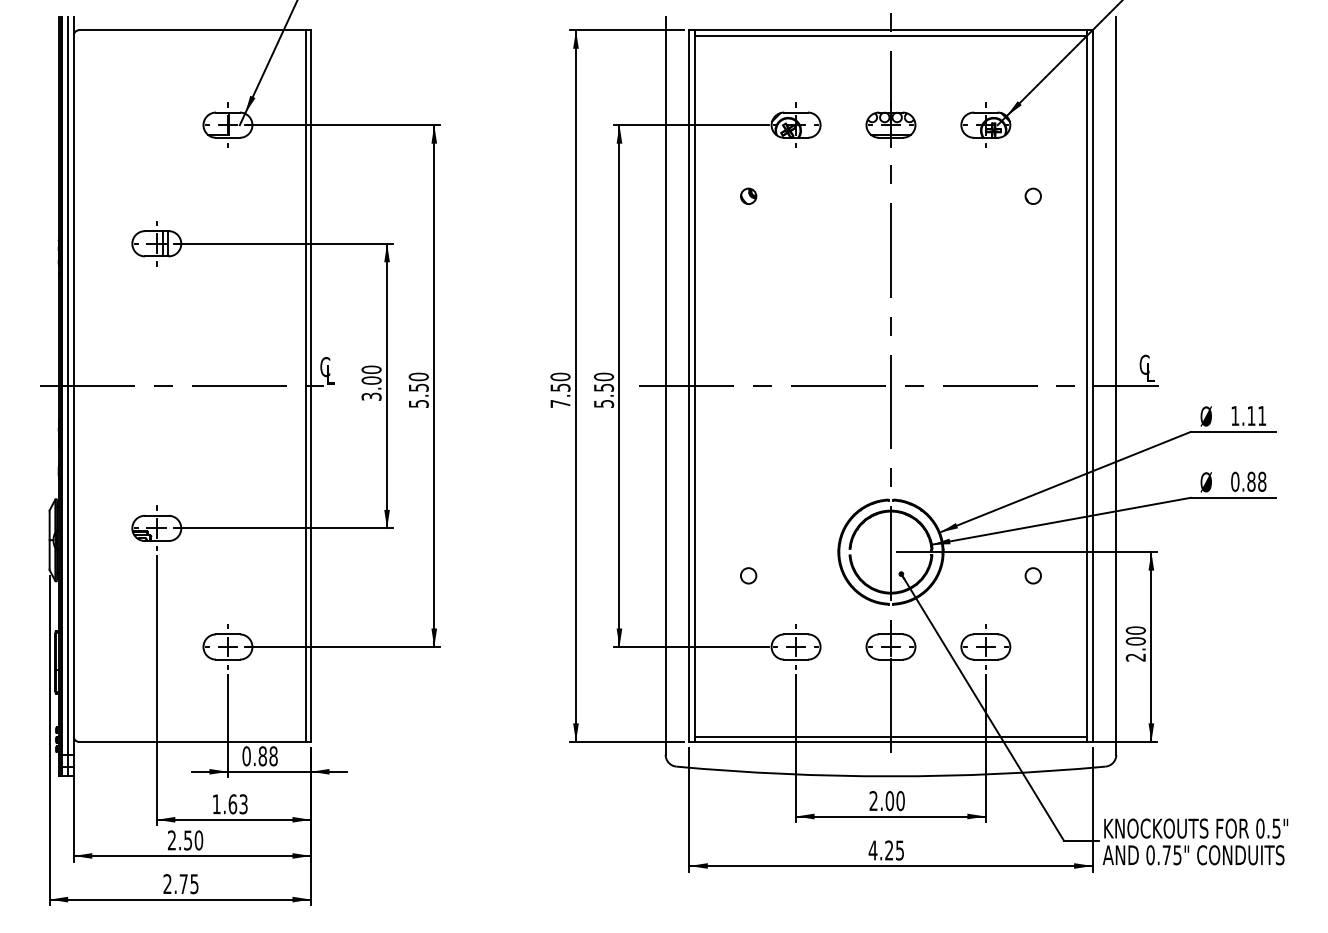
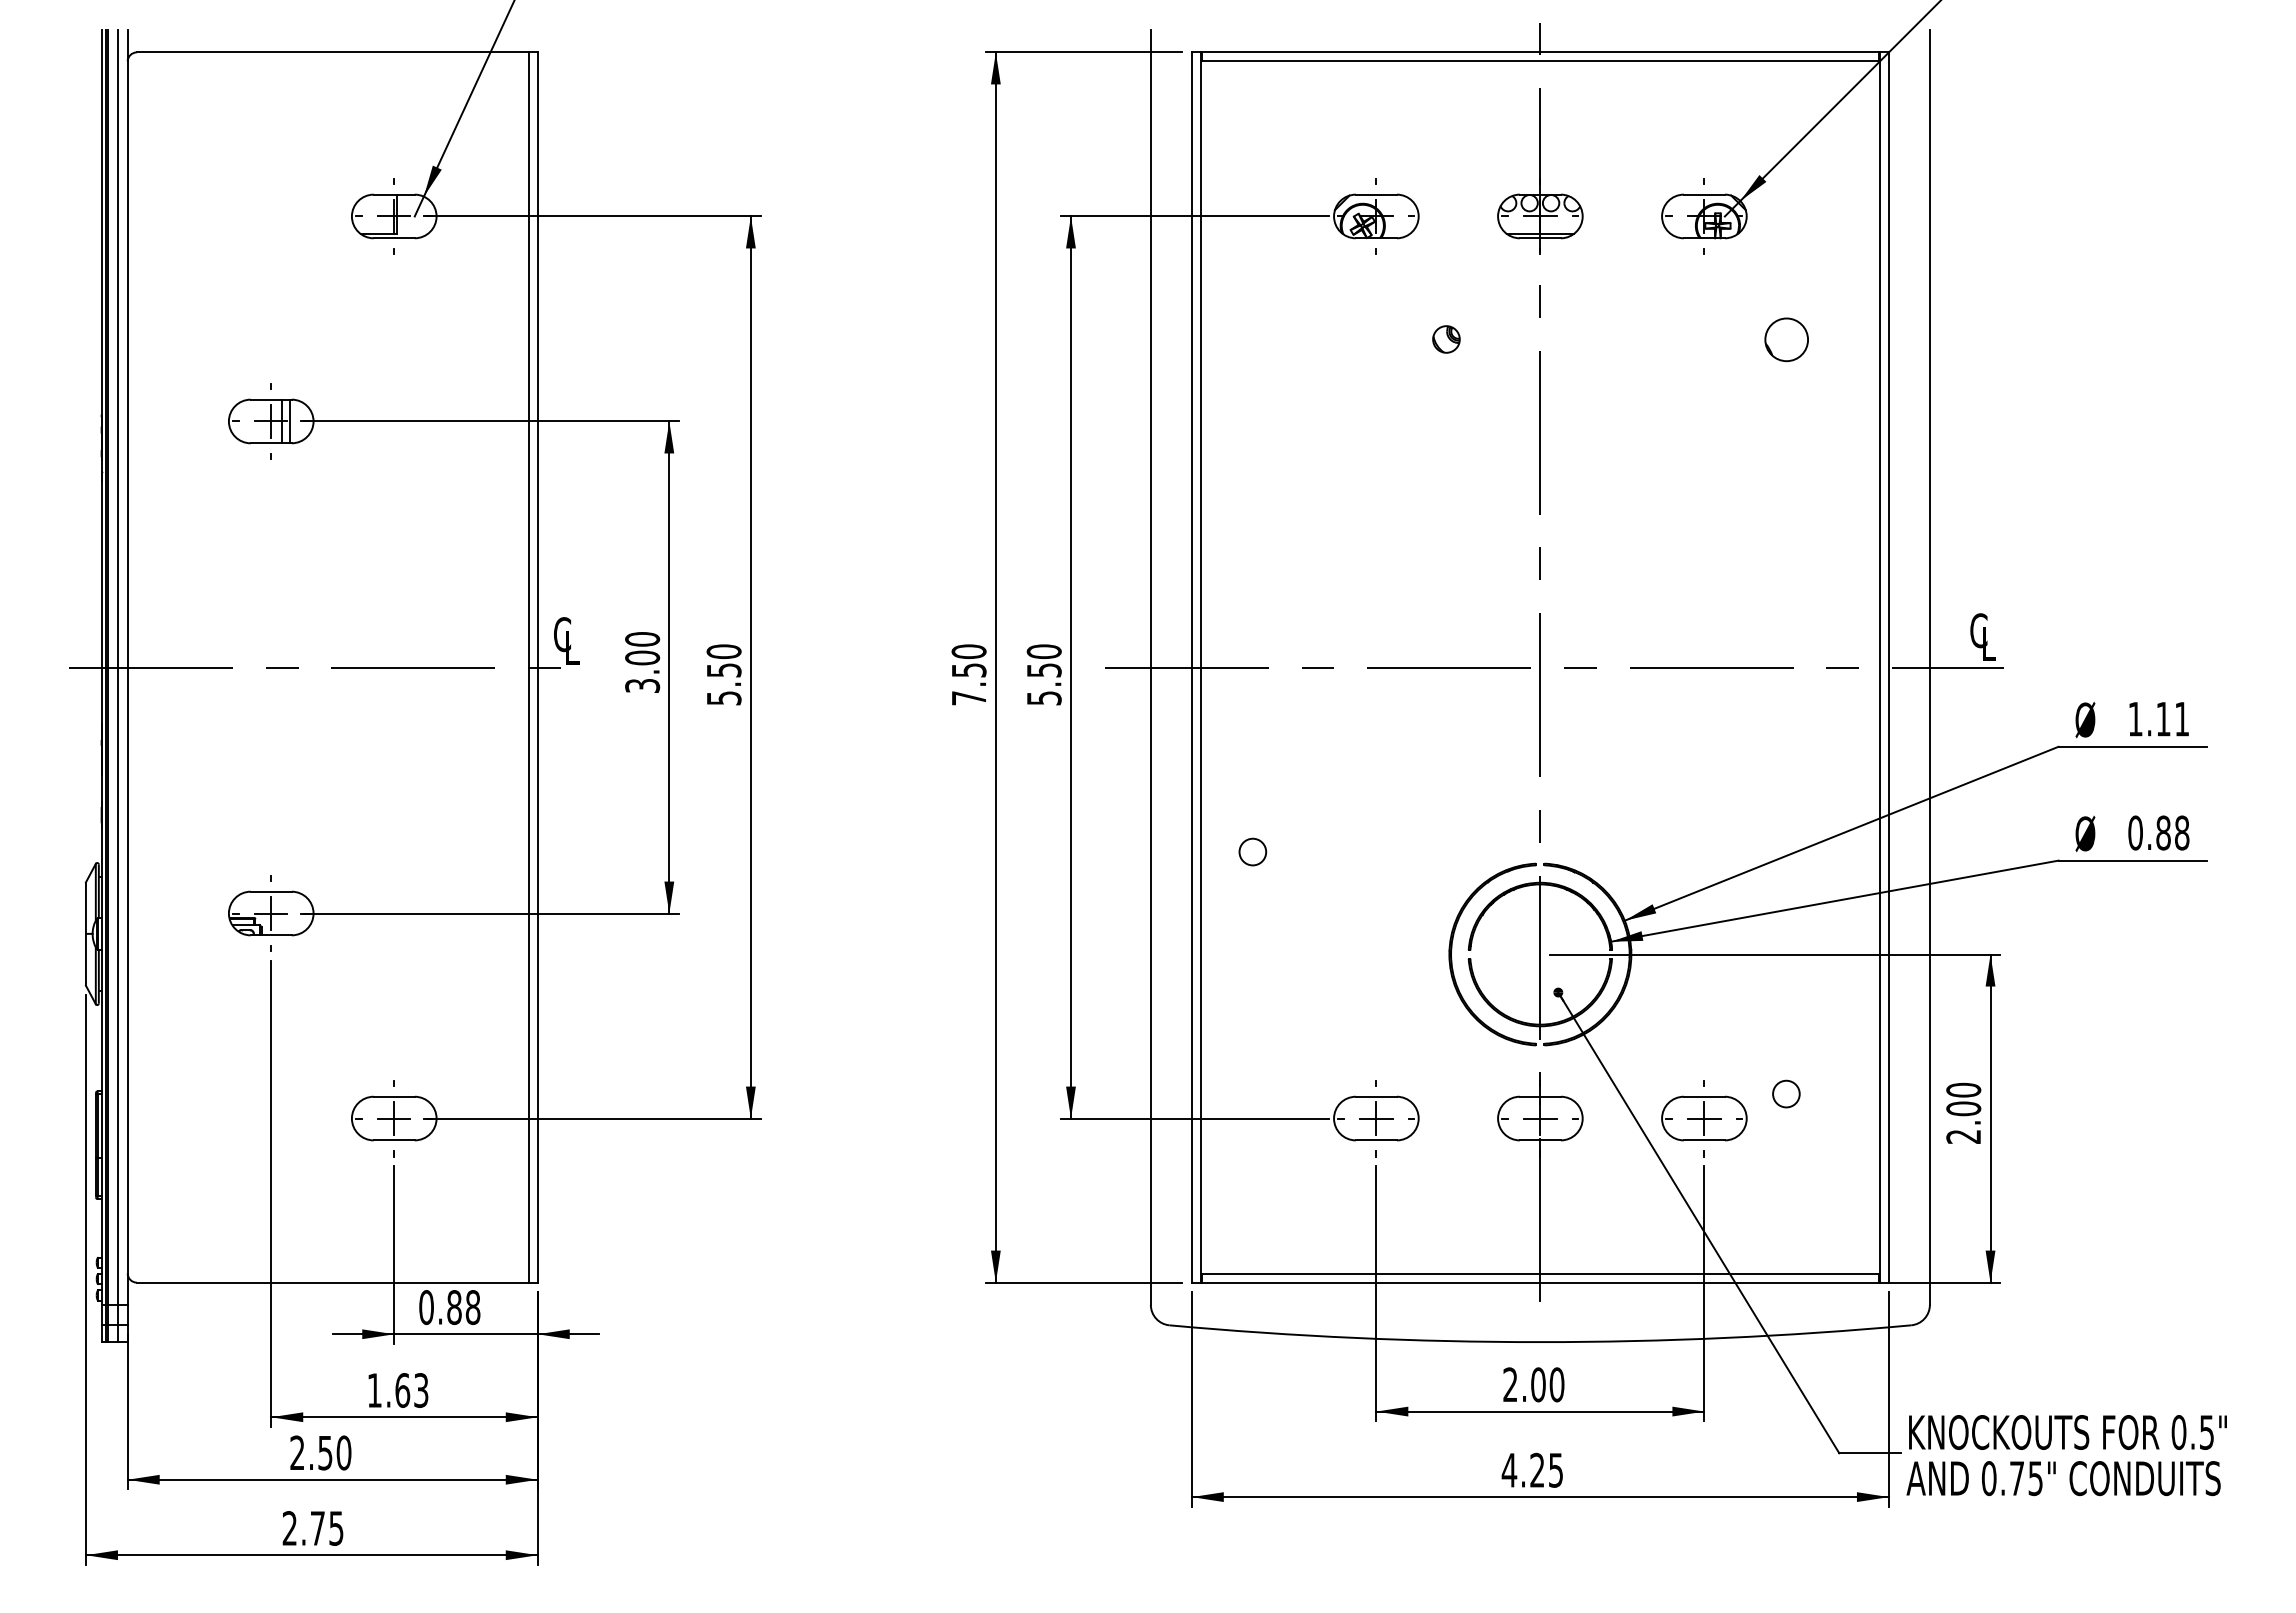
part: (748, 195) -> (1446, 338), moved
circle: (1032, 195) -> (1785, 338), size x1.6
circle: (748, 575) -> (1252, 851), moved
circle: (1032, 575) -> (1785, 1093), moved

